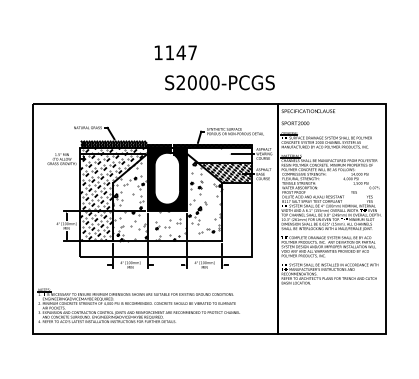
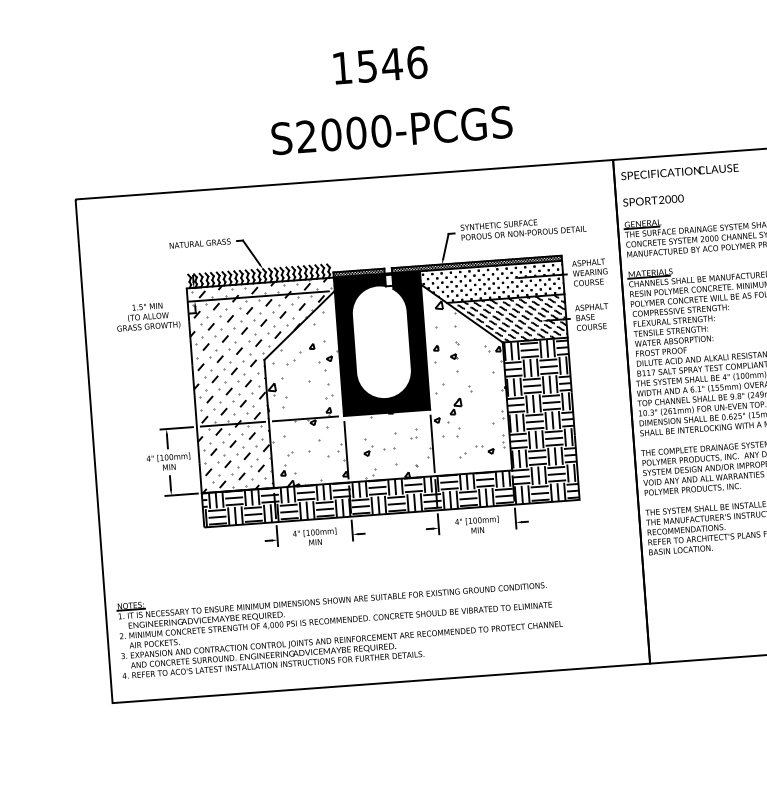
text: (181, 52) -> (392, 63), 1147 -> 1546
text: (219, 82) -> (390, 129), moved
hatch: (219, 154) -> (492, 280), added
hatch: (165, 219) -> (384, 431), added

